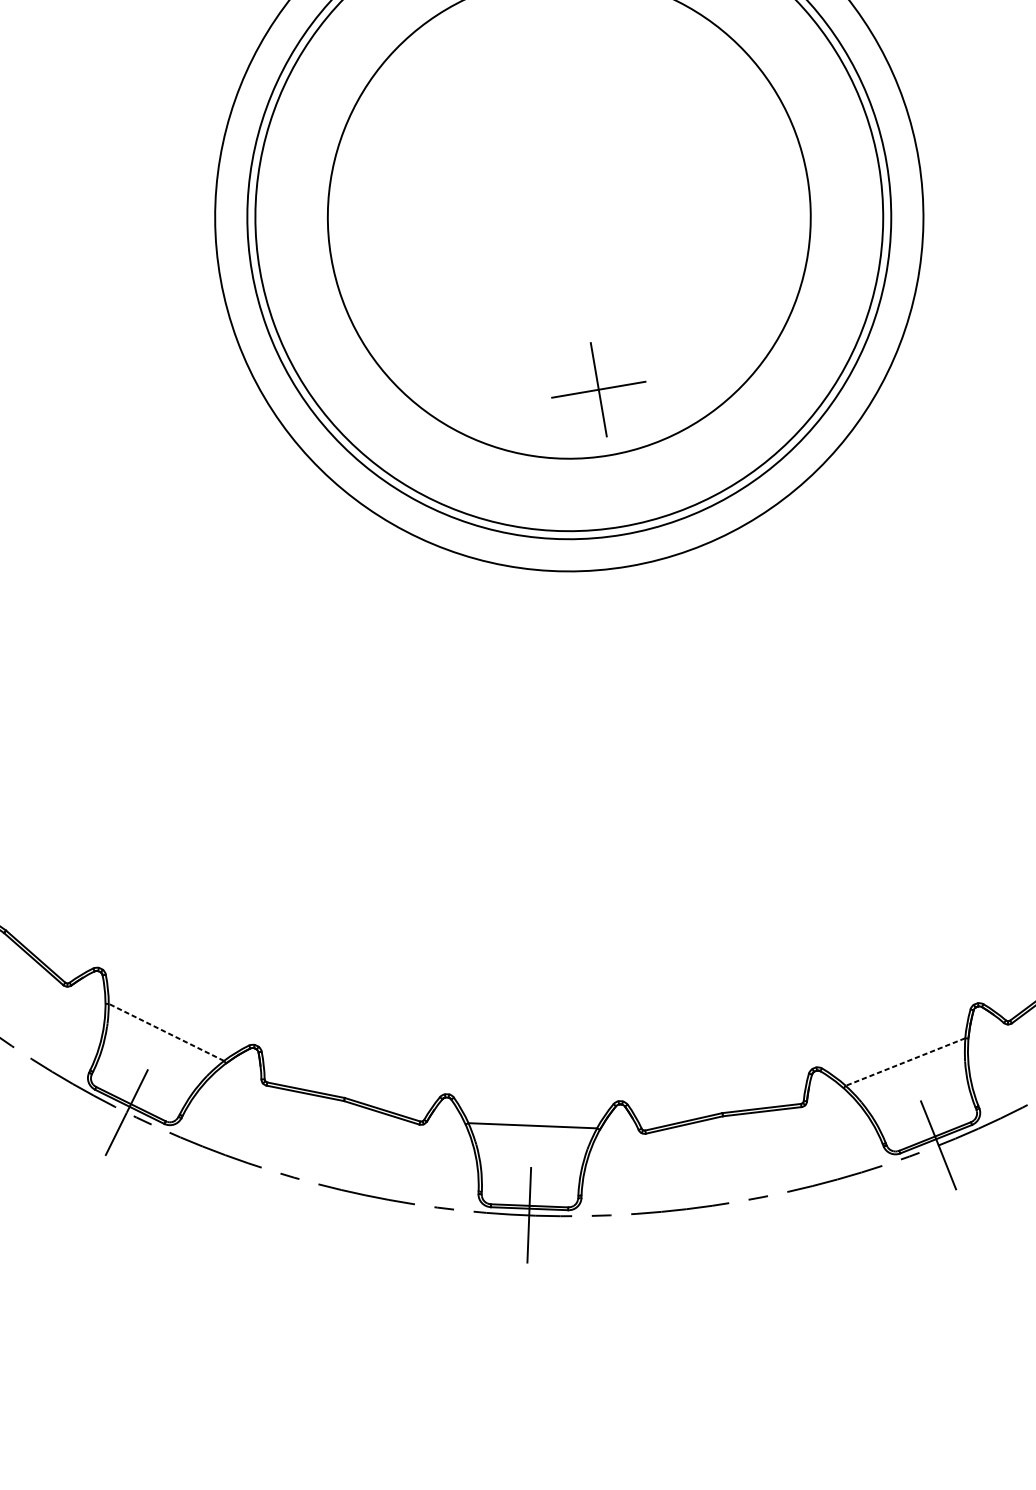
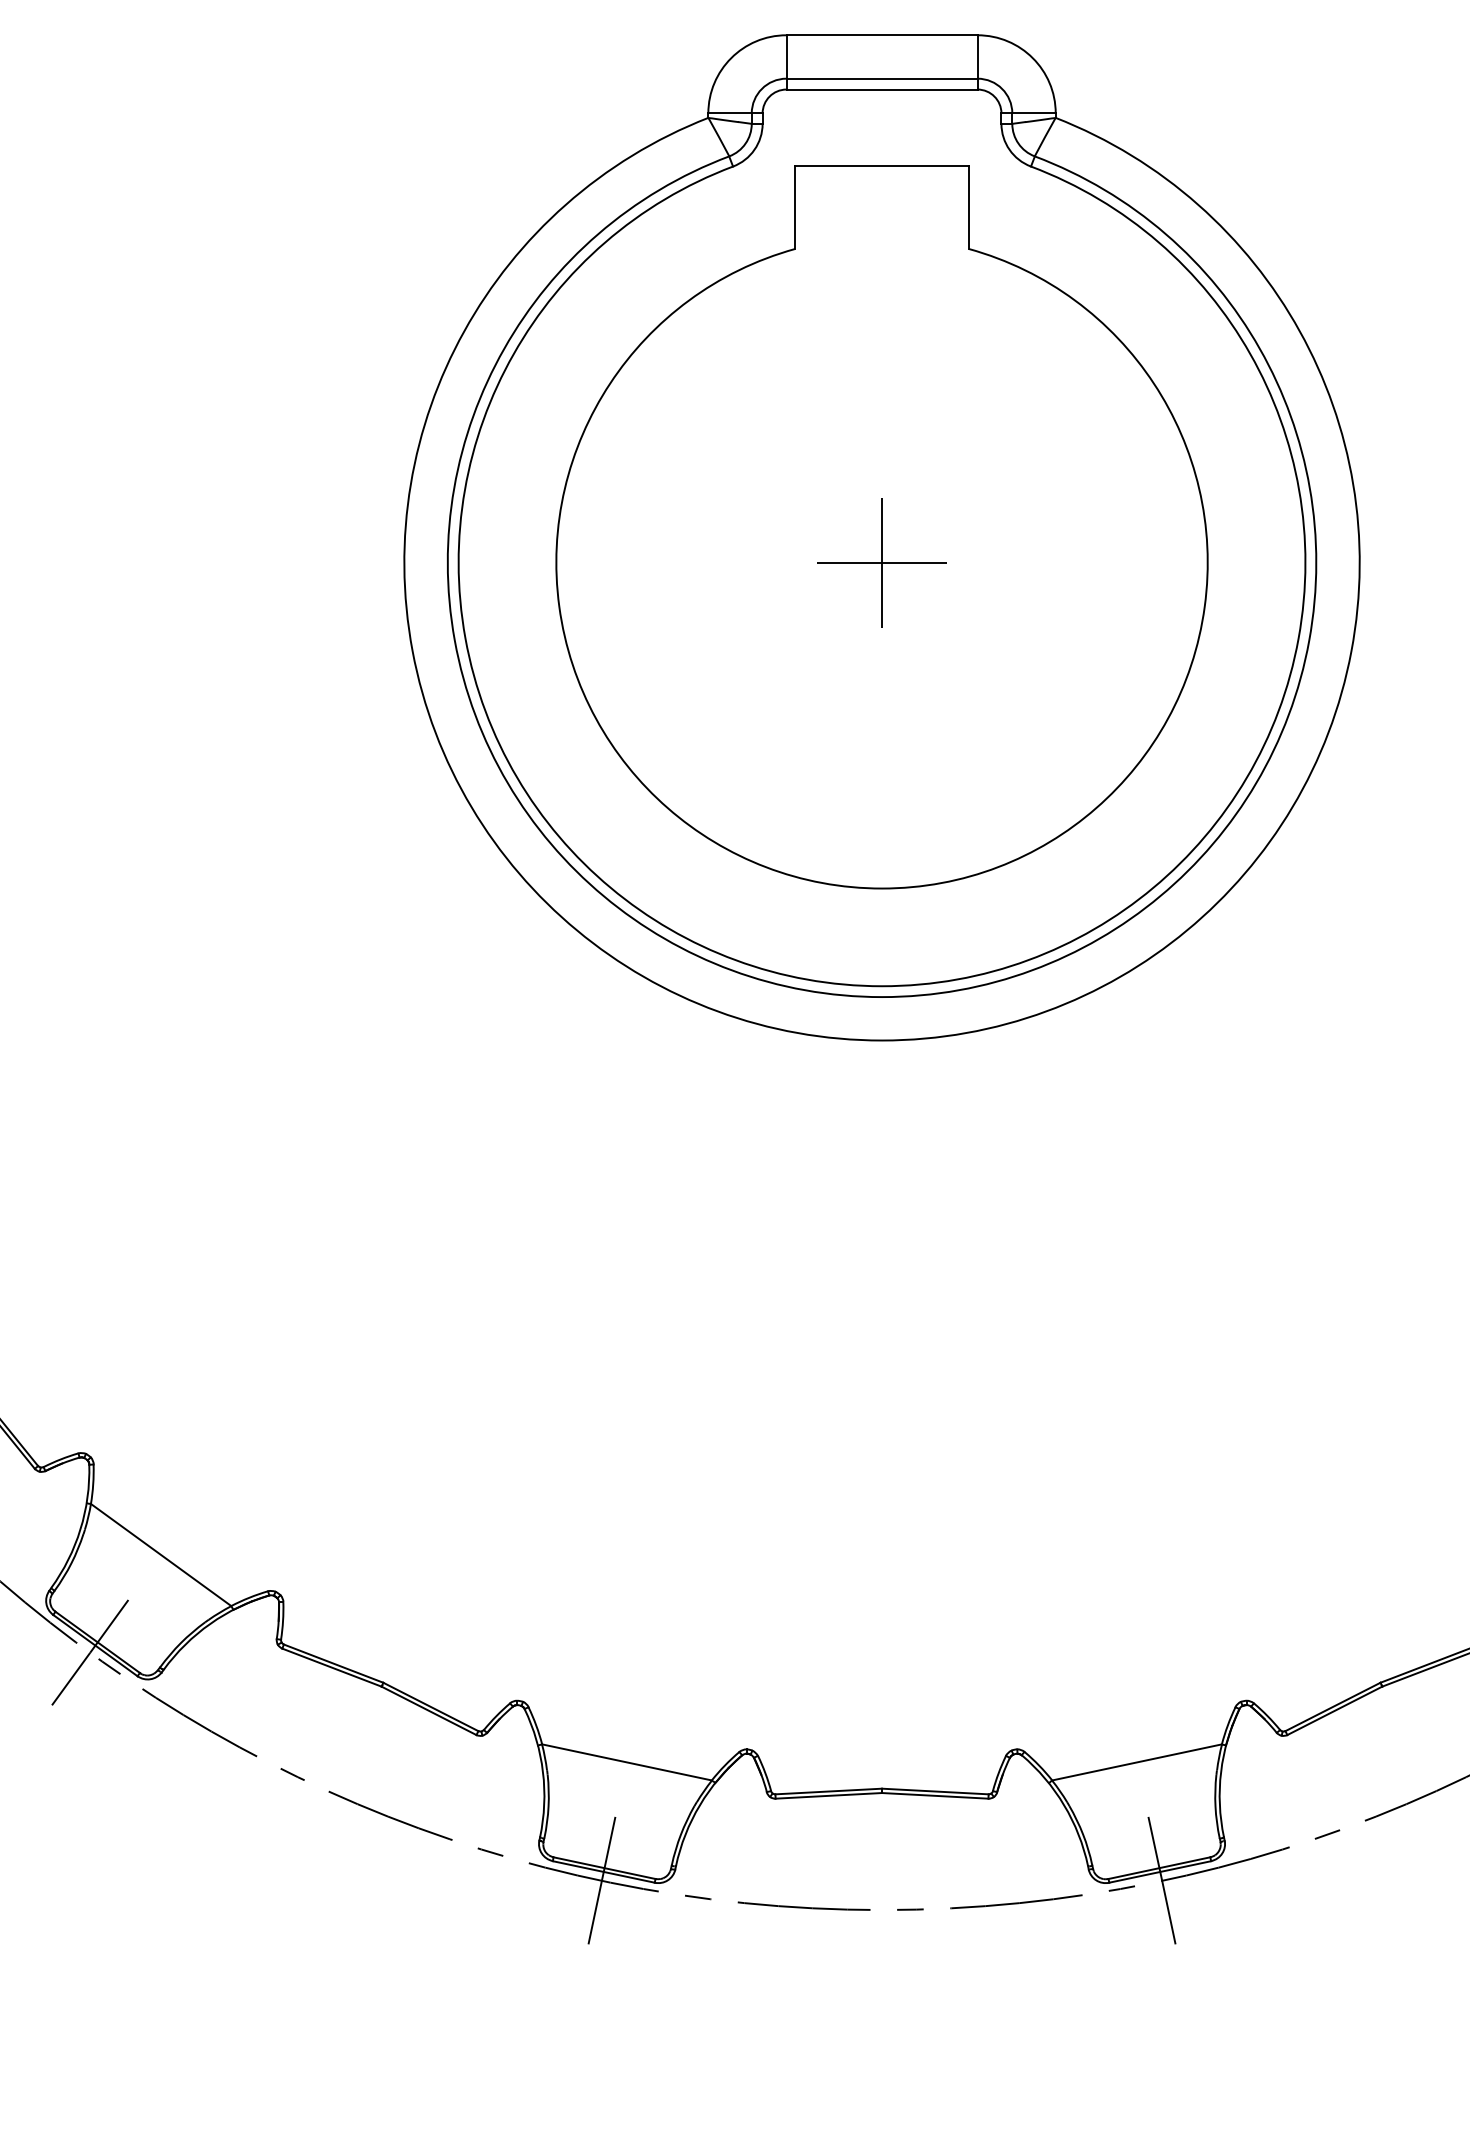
part: (598, 389) -> (881, 562), moved
line: (166, 1032) -> (161, 1555), dashed -> solid
line: (905, 1062) -> (1137, 1762), dashed -> solid

